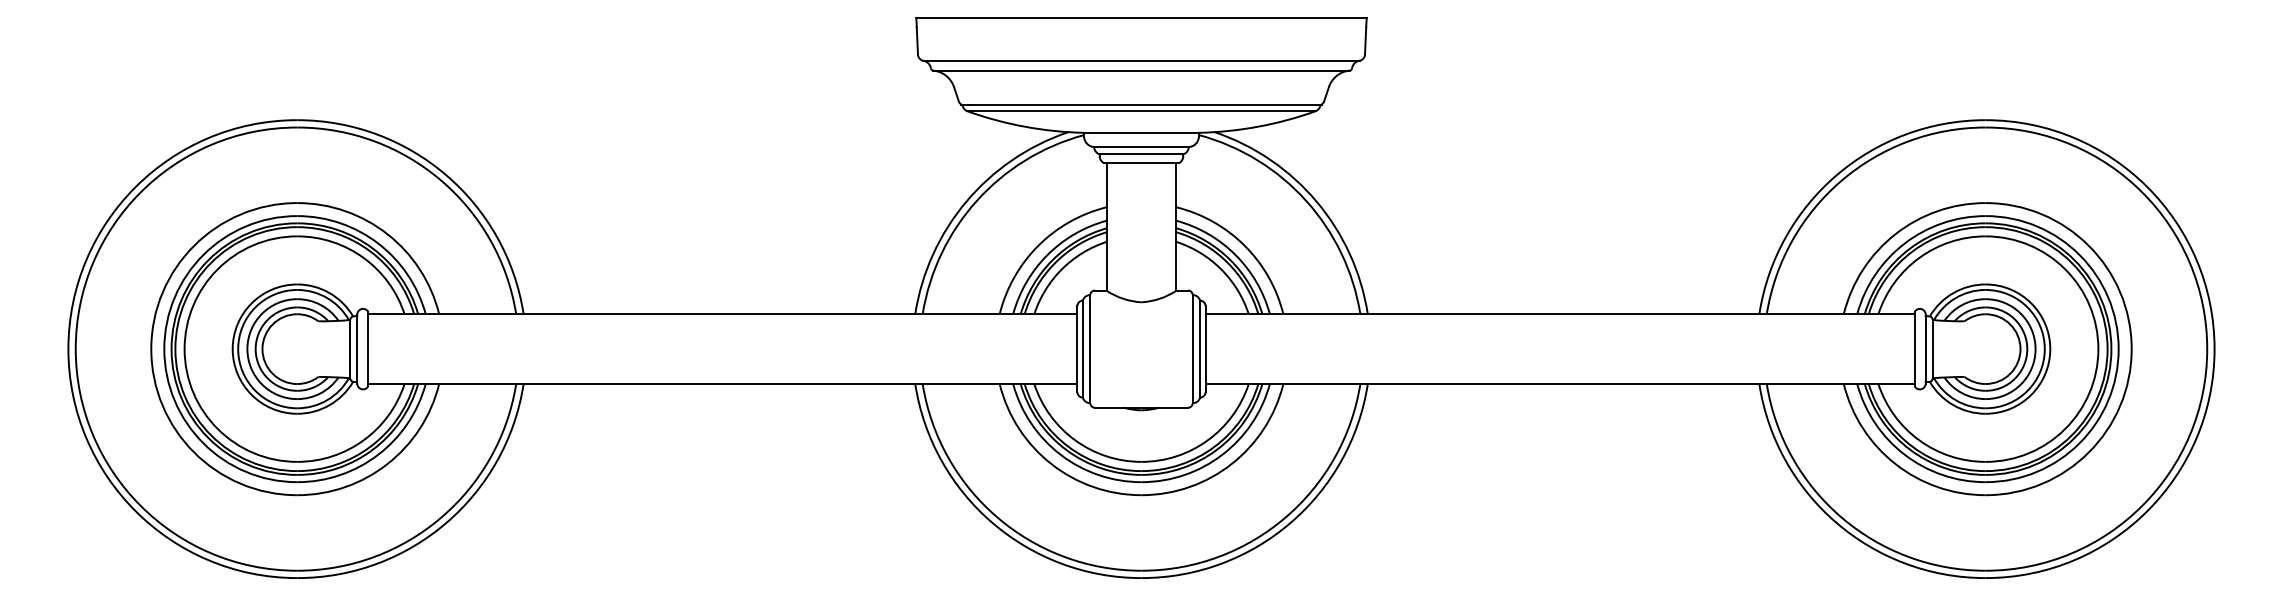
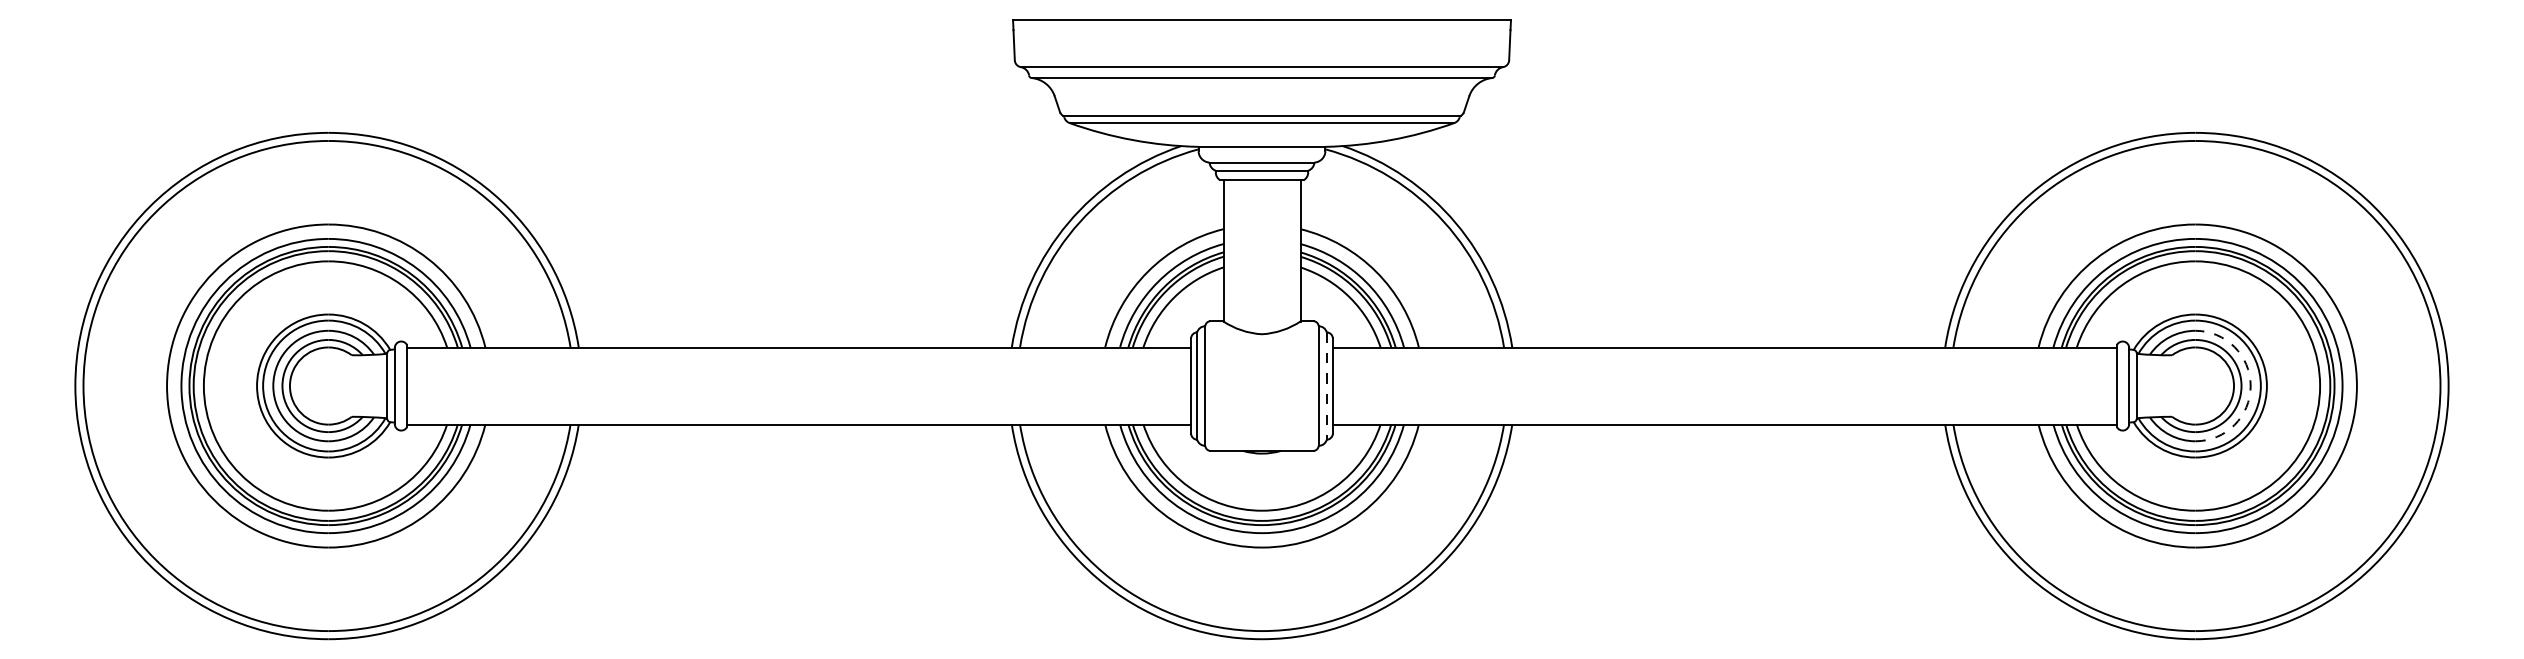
line: (1200, 349) -> (1327, 386), solid -> dashed
arc: (2035, 349) -> (2250, 386), solid -> dashed

